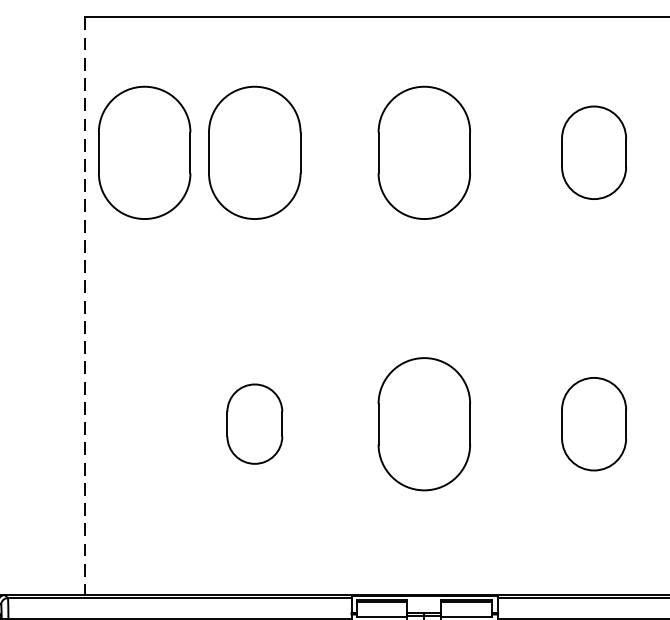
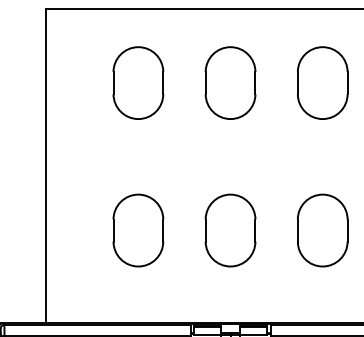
part: (144, 151) -> (78, 82), removed
part: (593, 151) -> (322, 82), size x1.43
line: (85, 306) -> (46, 166), dashed -> solid
part: (254, 424) -> (138, 230), size x1.67
part: (593, 424) -> (322, 230), size x1.43

